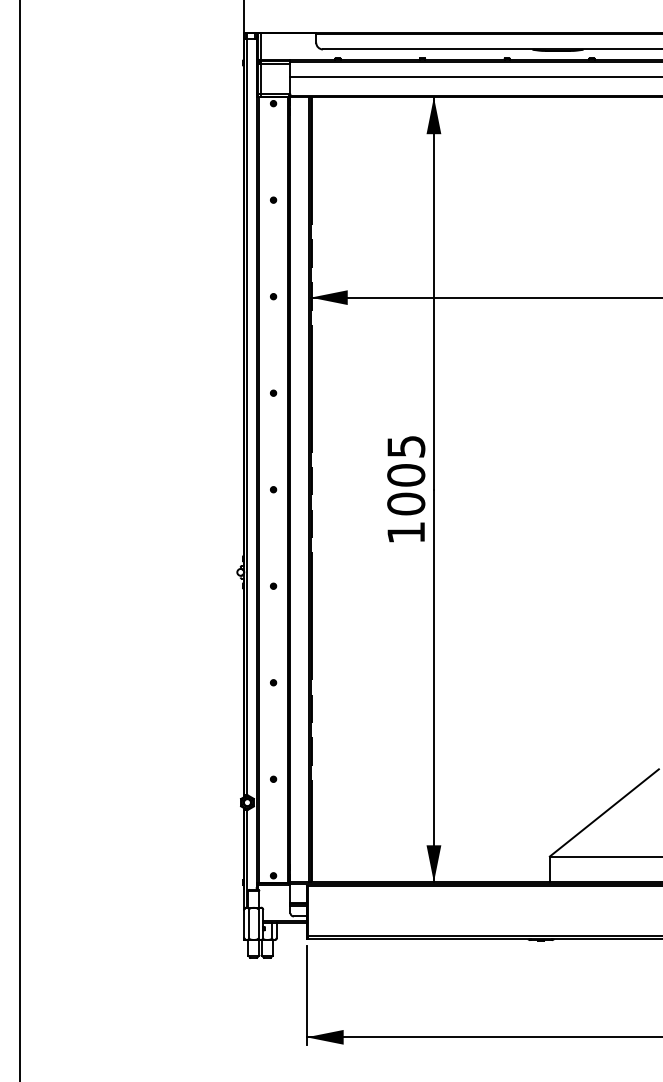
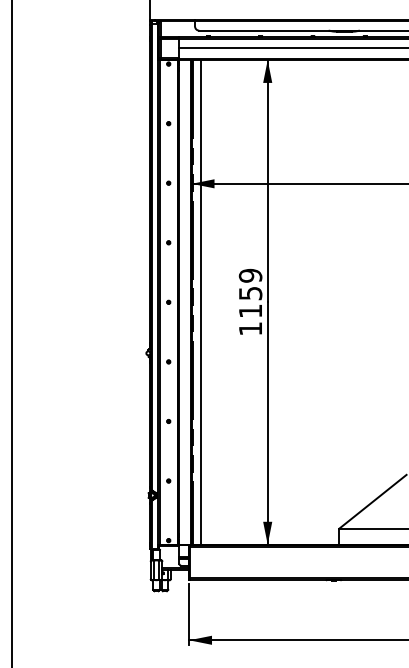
text: (406, 475) -> (250, 293), 1005 -> 1159
line: (325, 489) -> (200, 302), added

